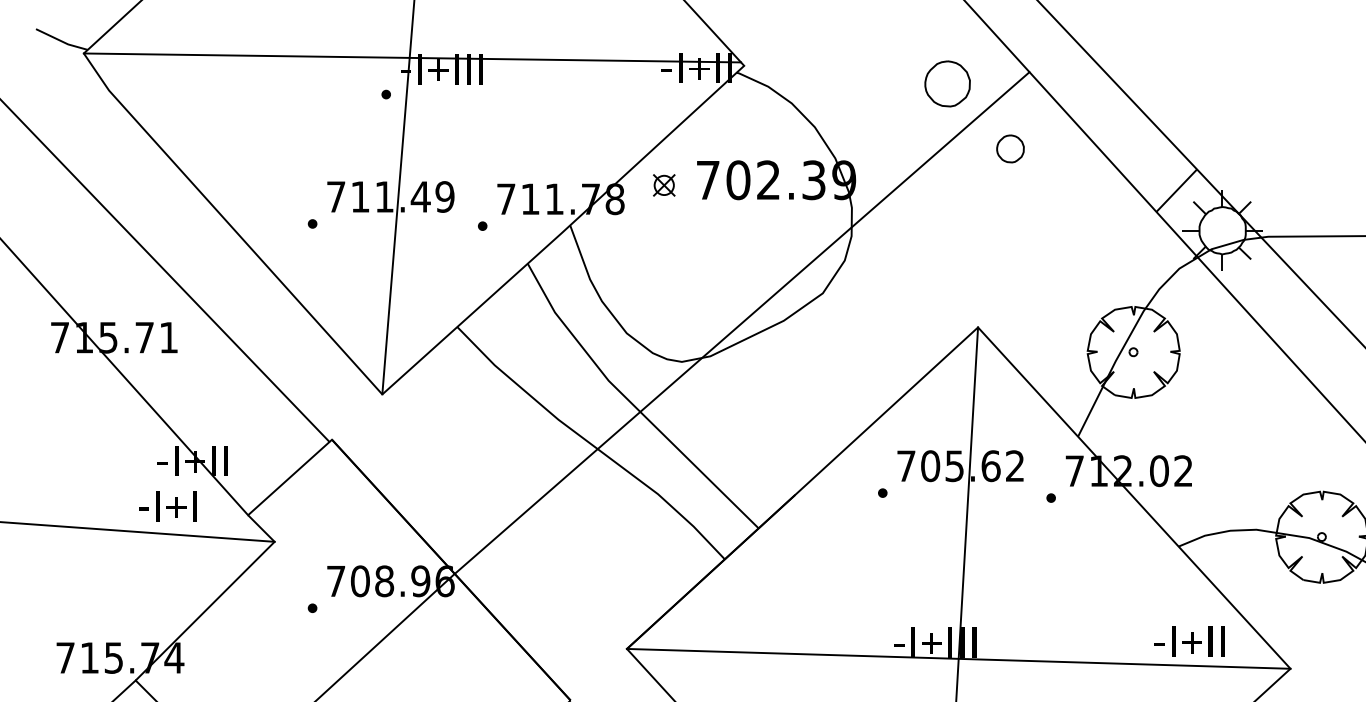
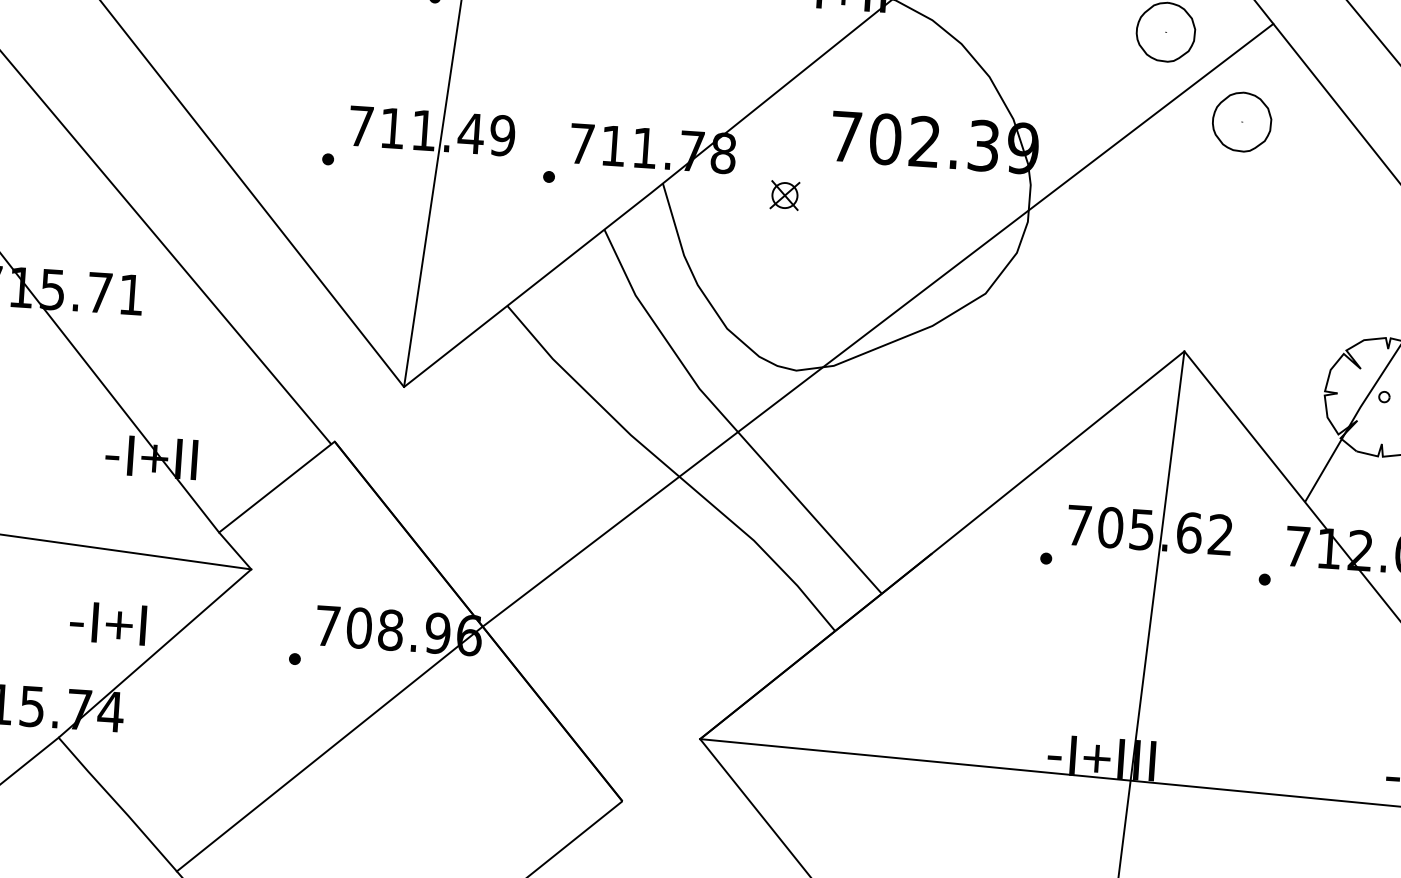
part: (1010, 148) -> (1242, 121), size x1.67
part: (664, 185) -> (785, 195), moved
text: (167, 506) -> (107, 623), moved

